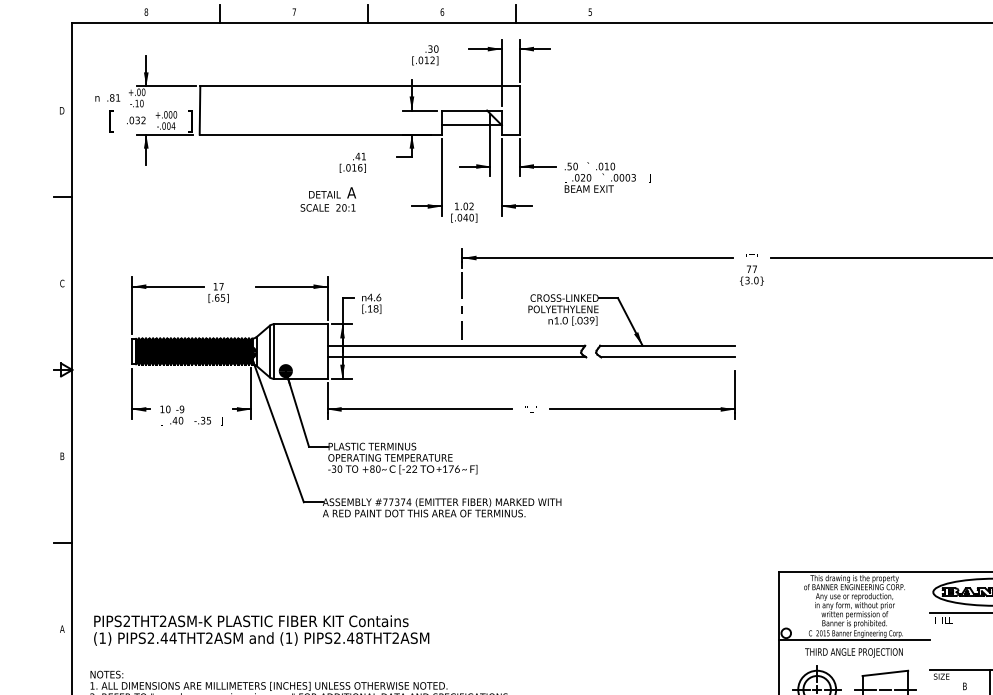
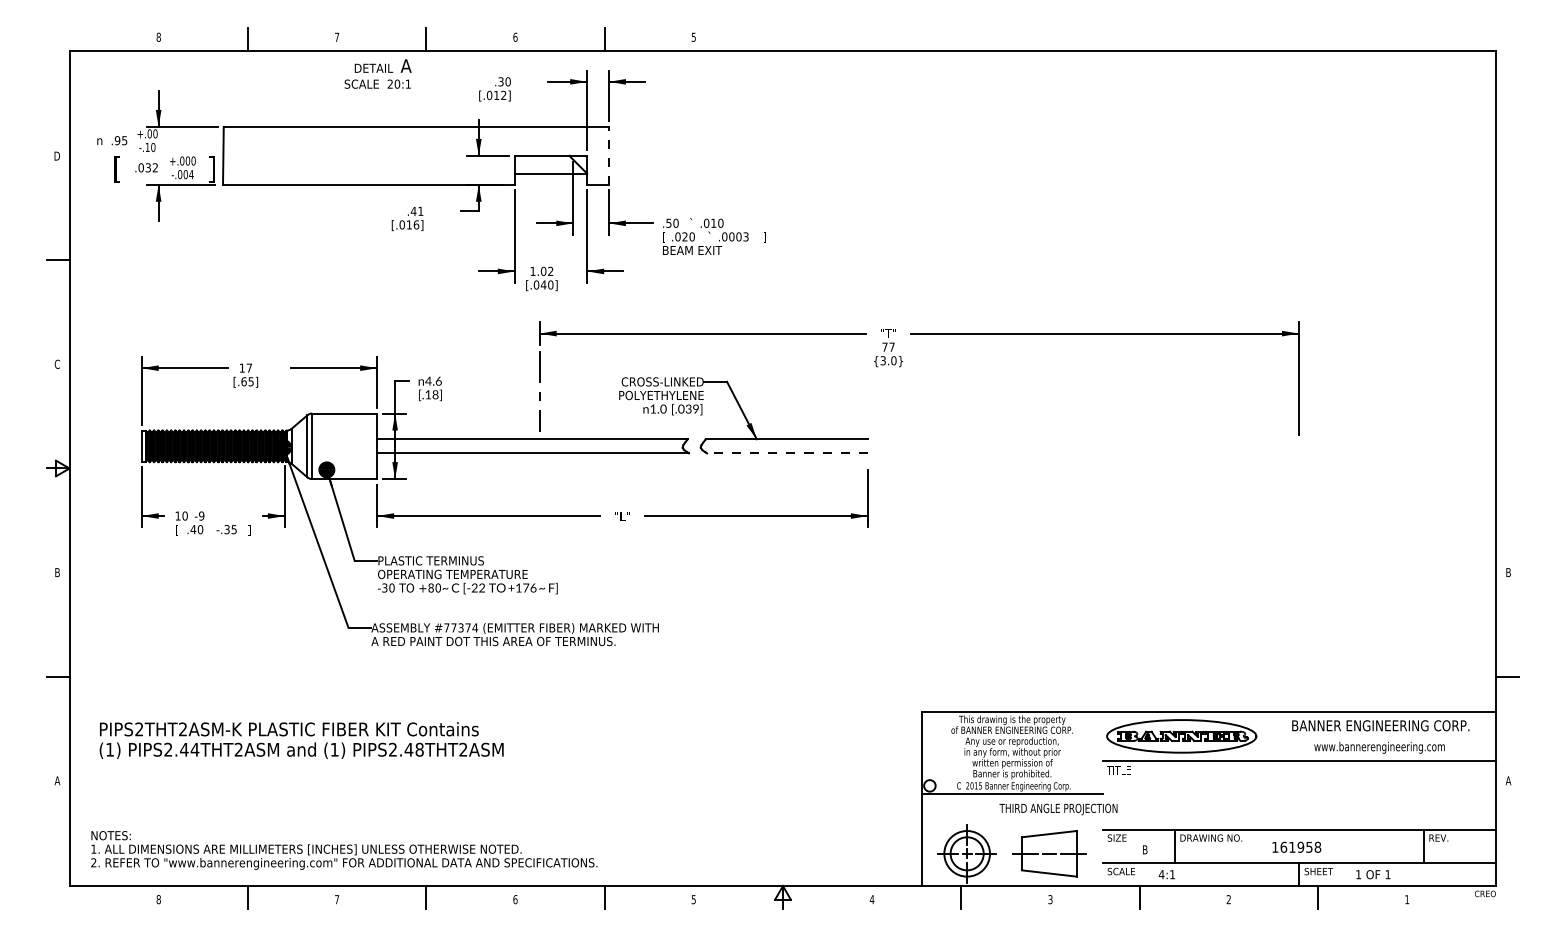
text: (114, 97) -> (120, 140), .81 -> .95
line: (519, 110) -> (608, 155), solid -> dashed
text: (327, 199) -> (377, 73), moved
line: (667, 357) -> (786, 453), solid -> dashed
text: (261, 630) -> (301, 740), moved
text: (853, 652) -> (1058, 809), moved

